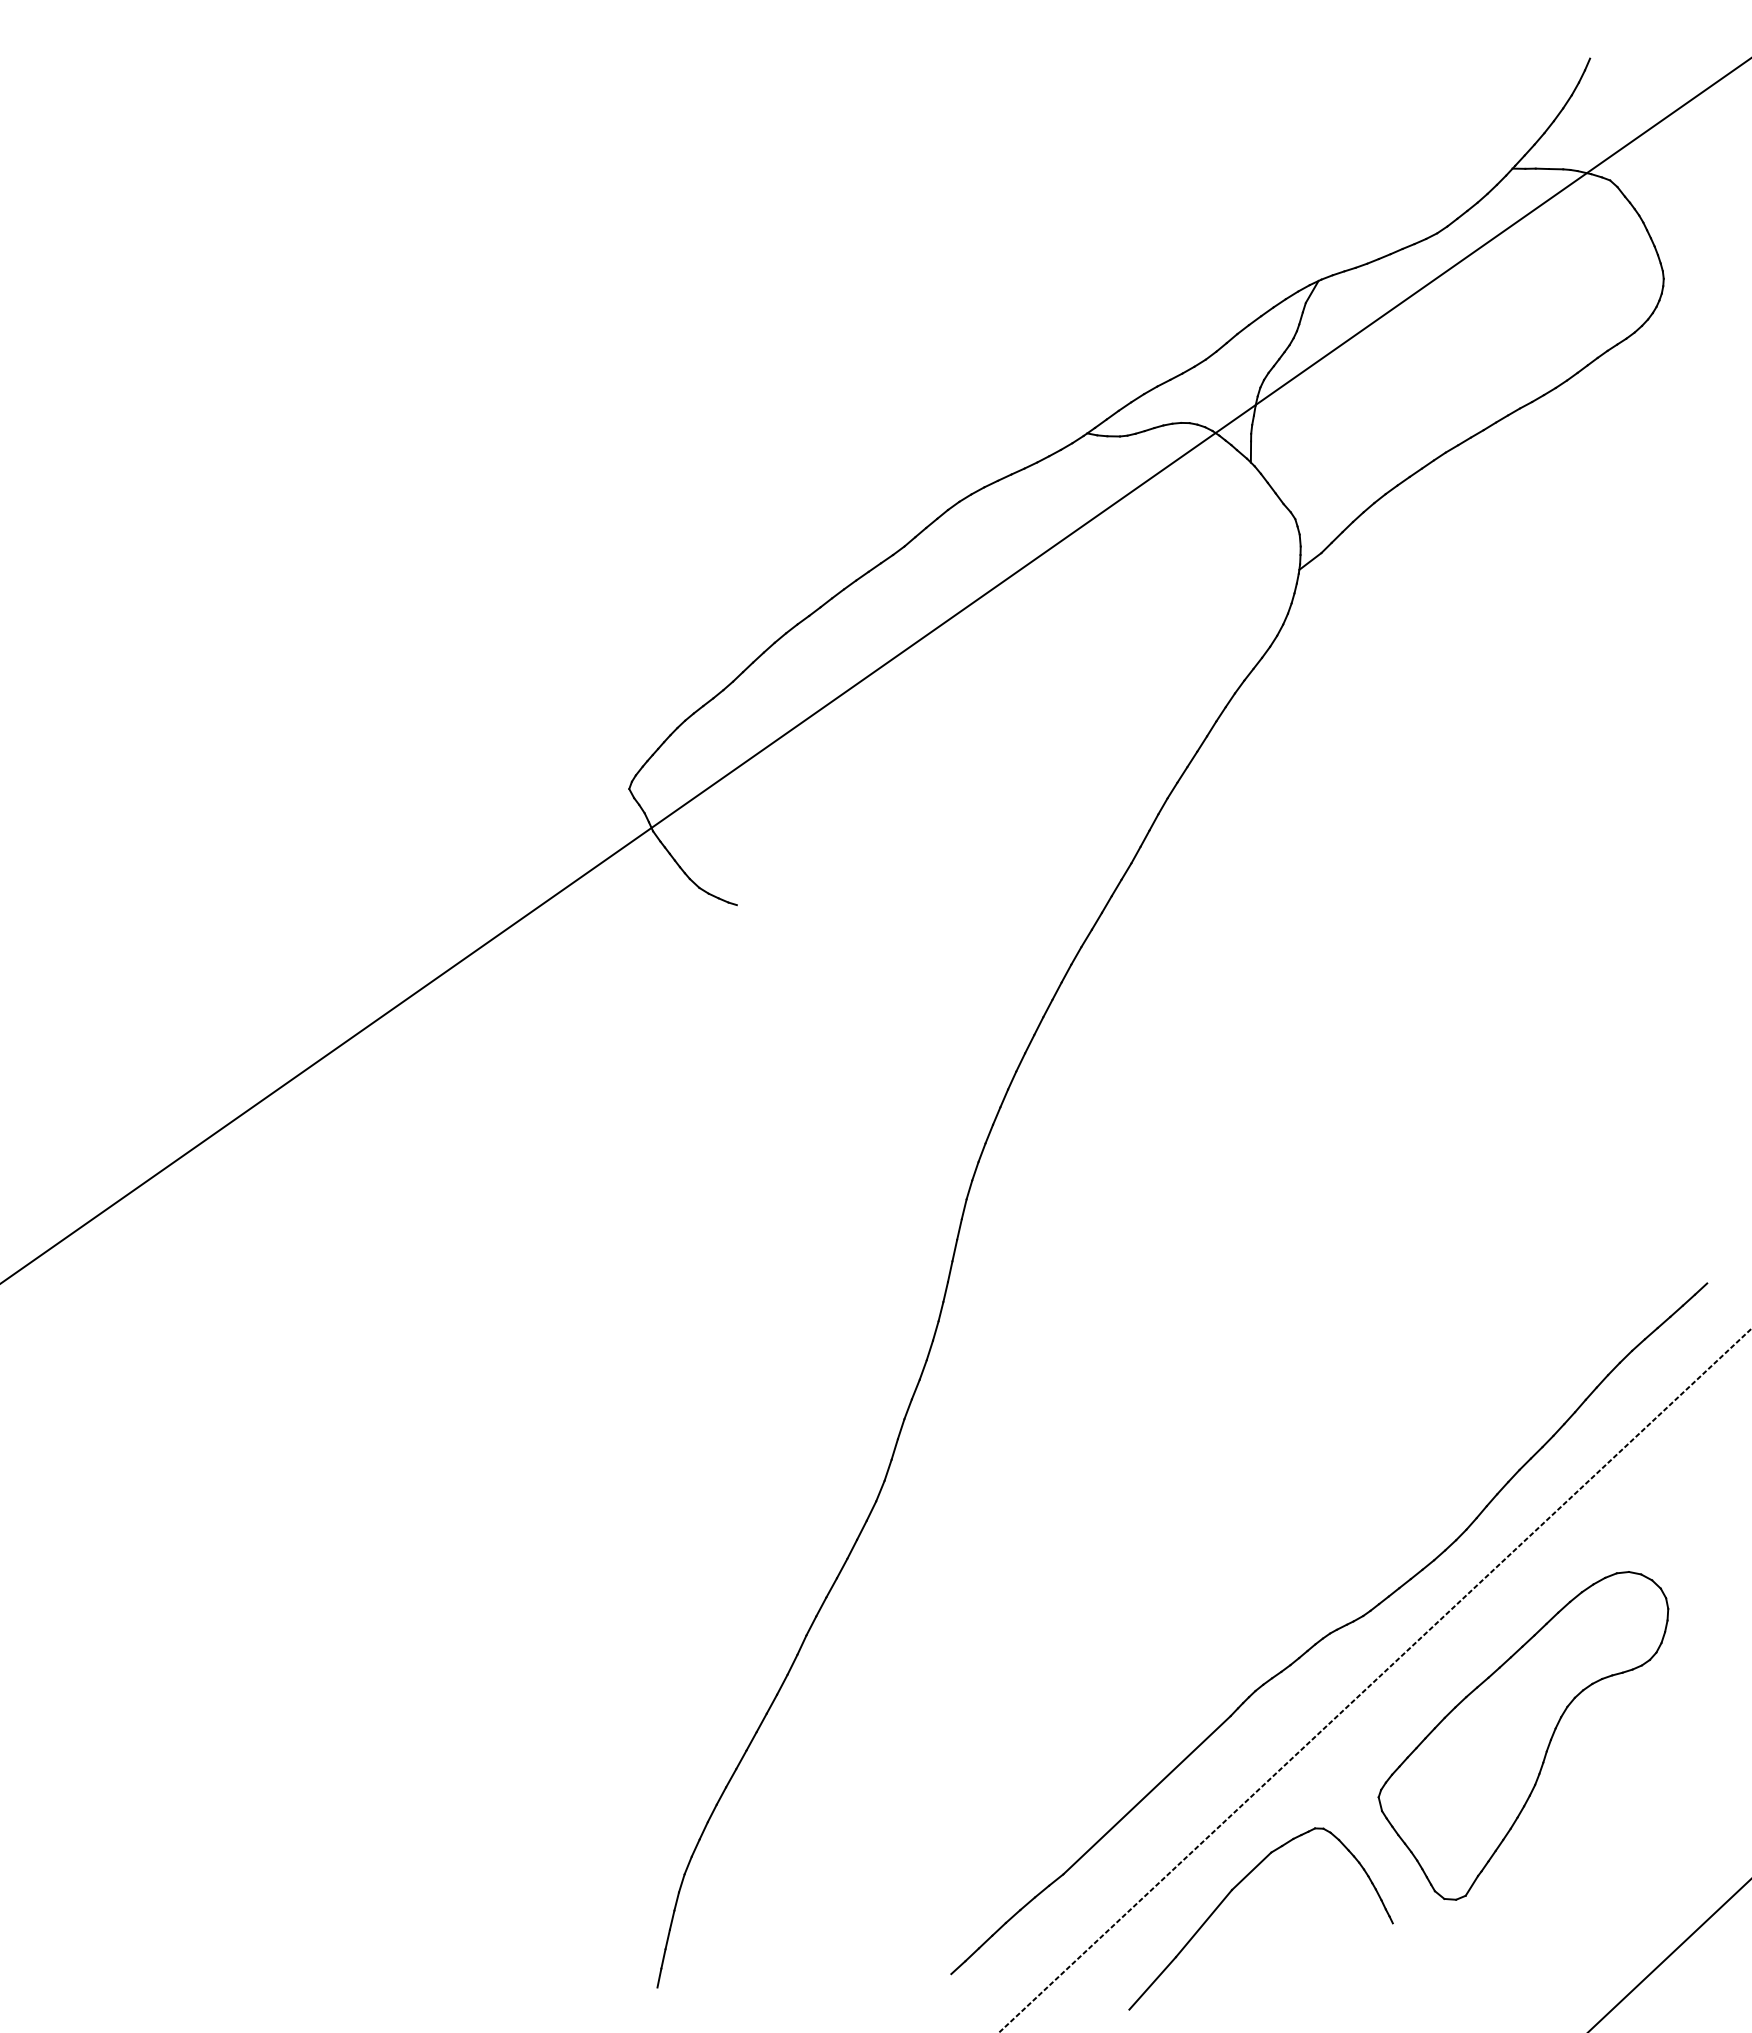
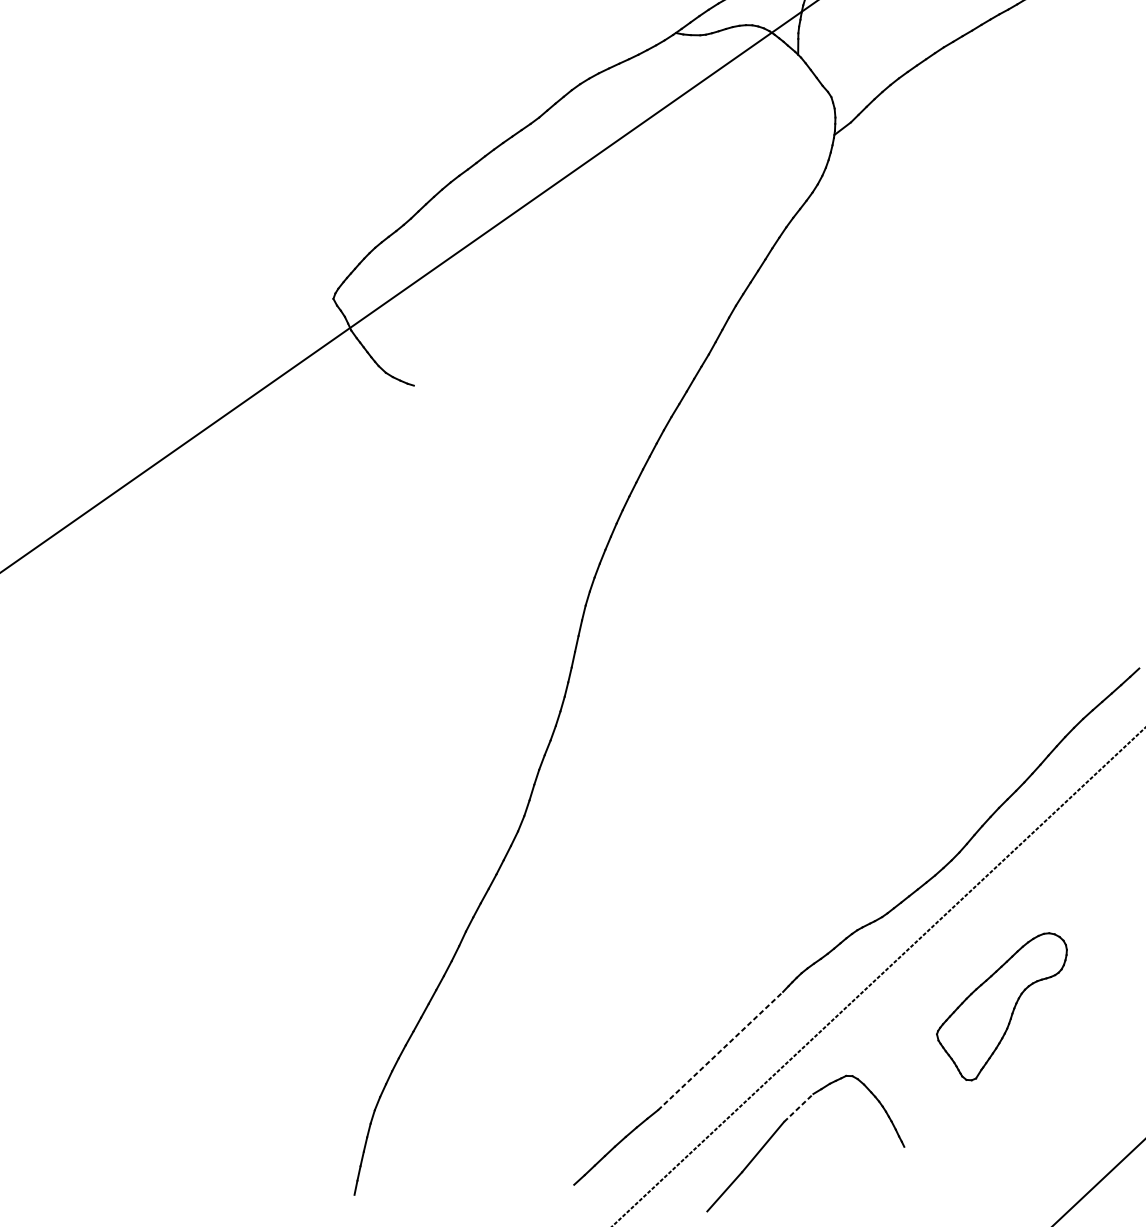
part: (1523, 1735) -> (1001, 1006), size x0.6
line: (1147, 1794) -> (720, 1050), solid -> dashed
line: (1252, 1870) -> (799, 1107), solid -> dashed

